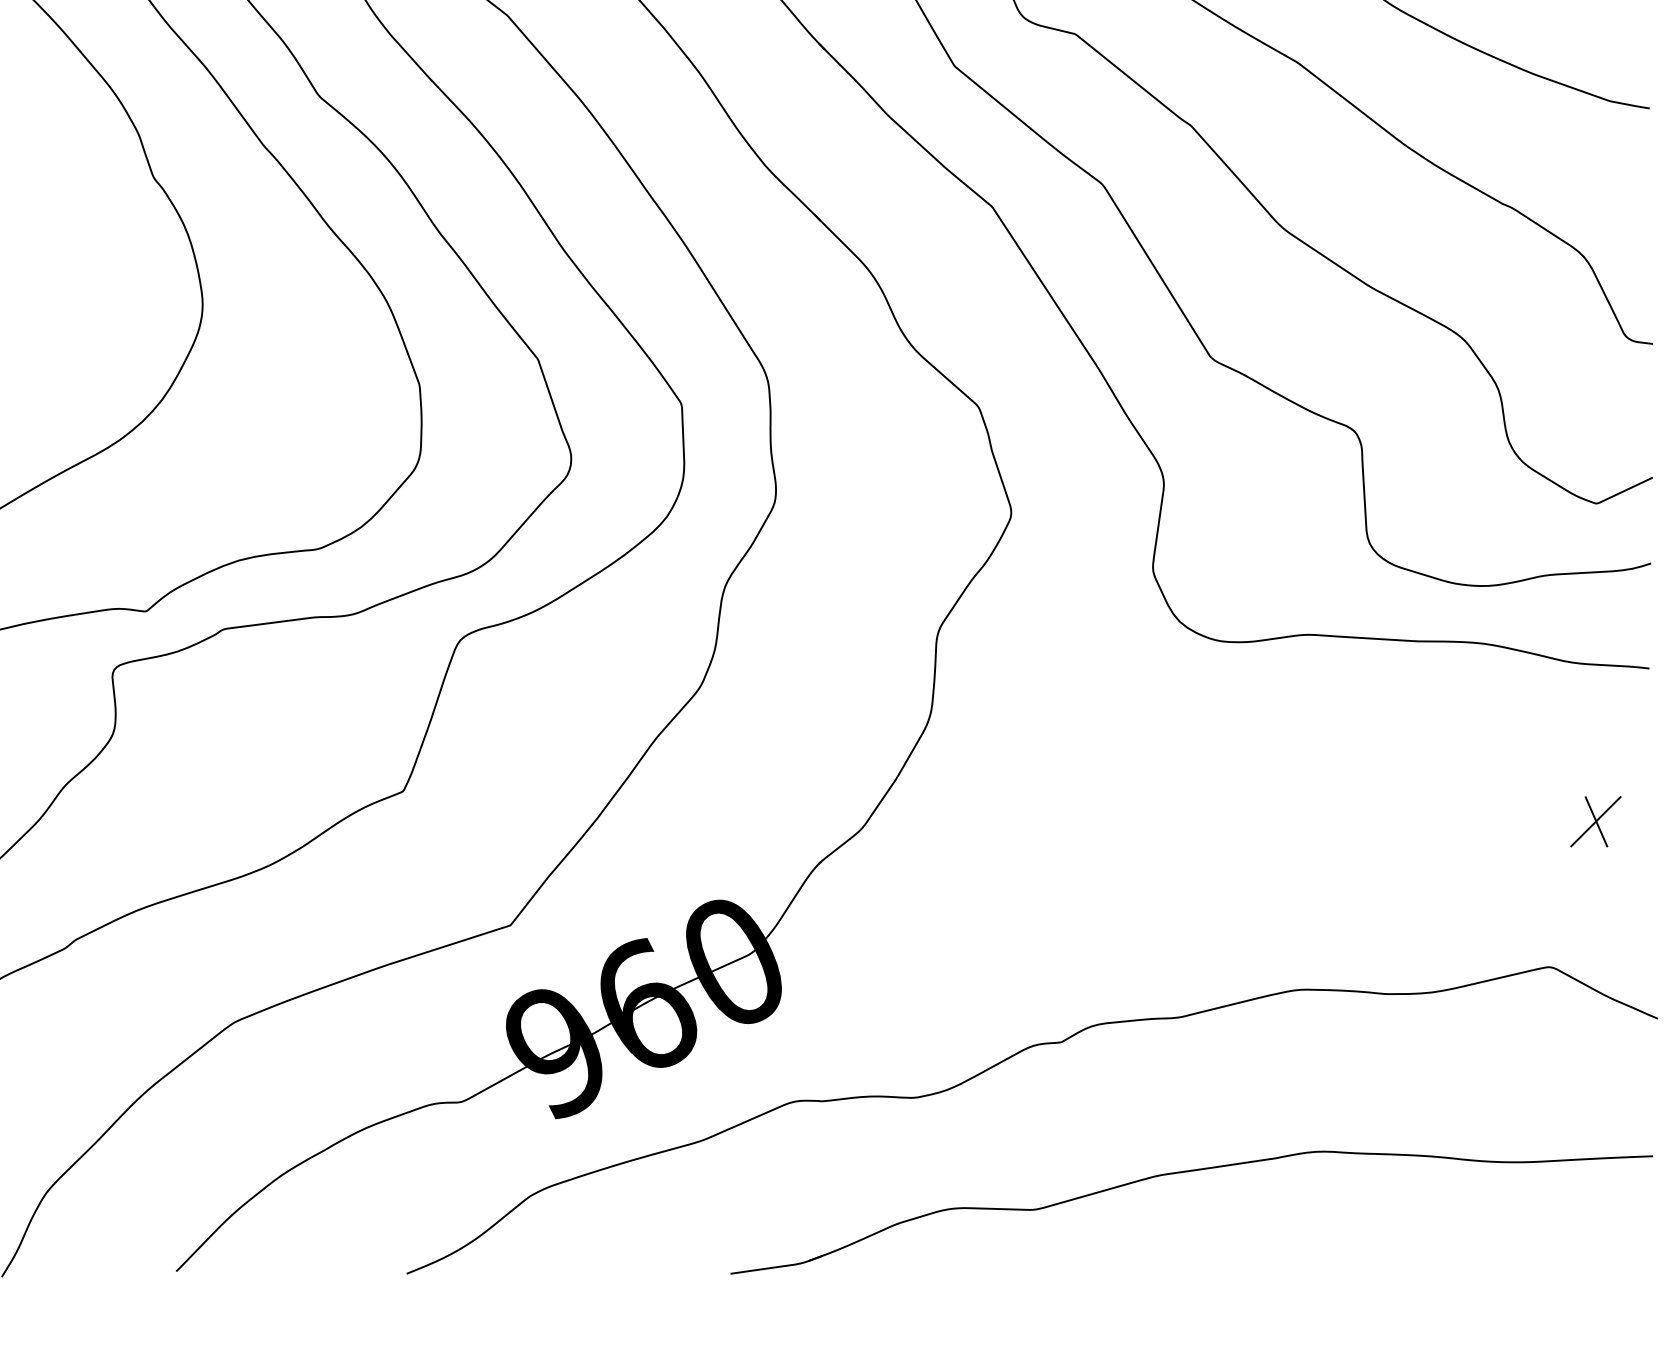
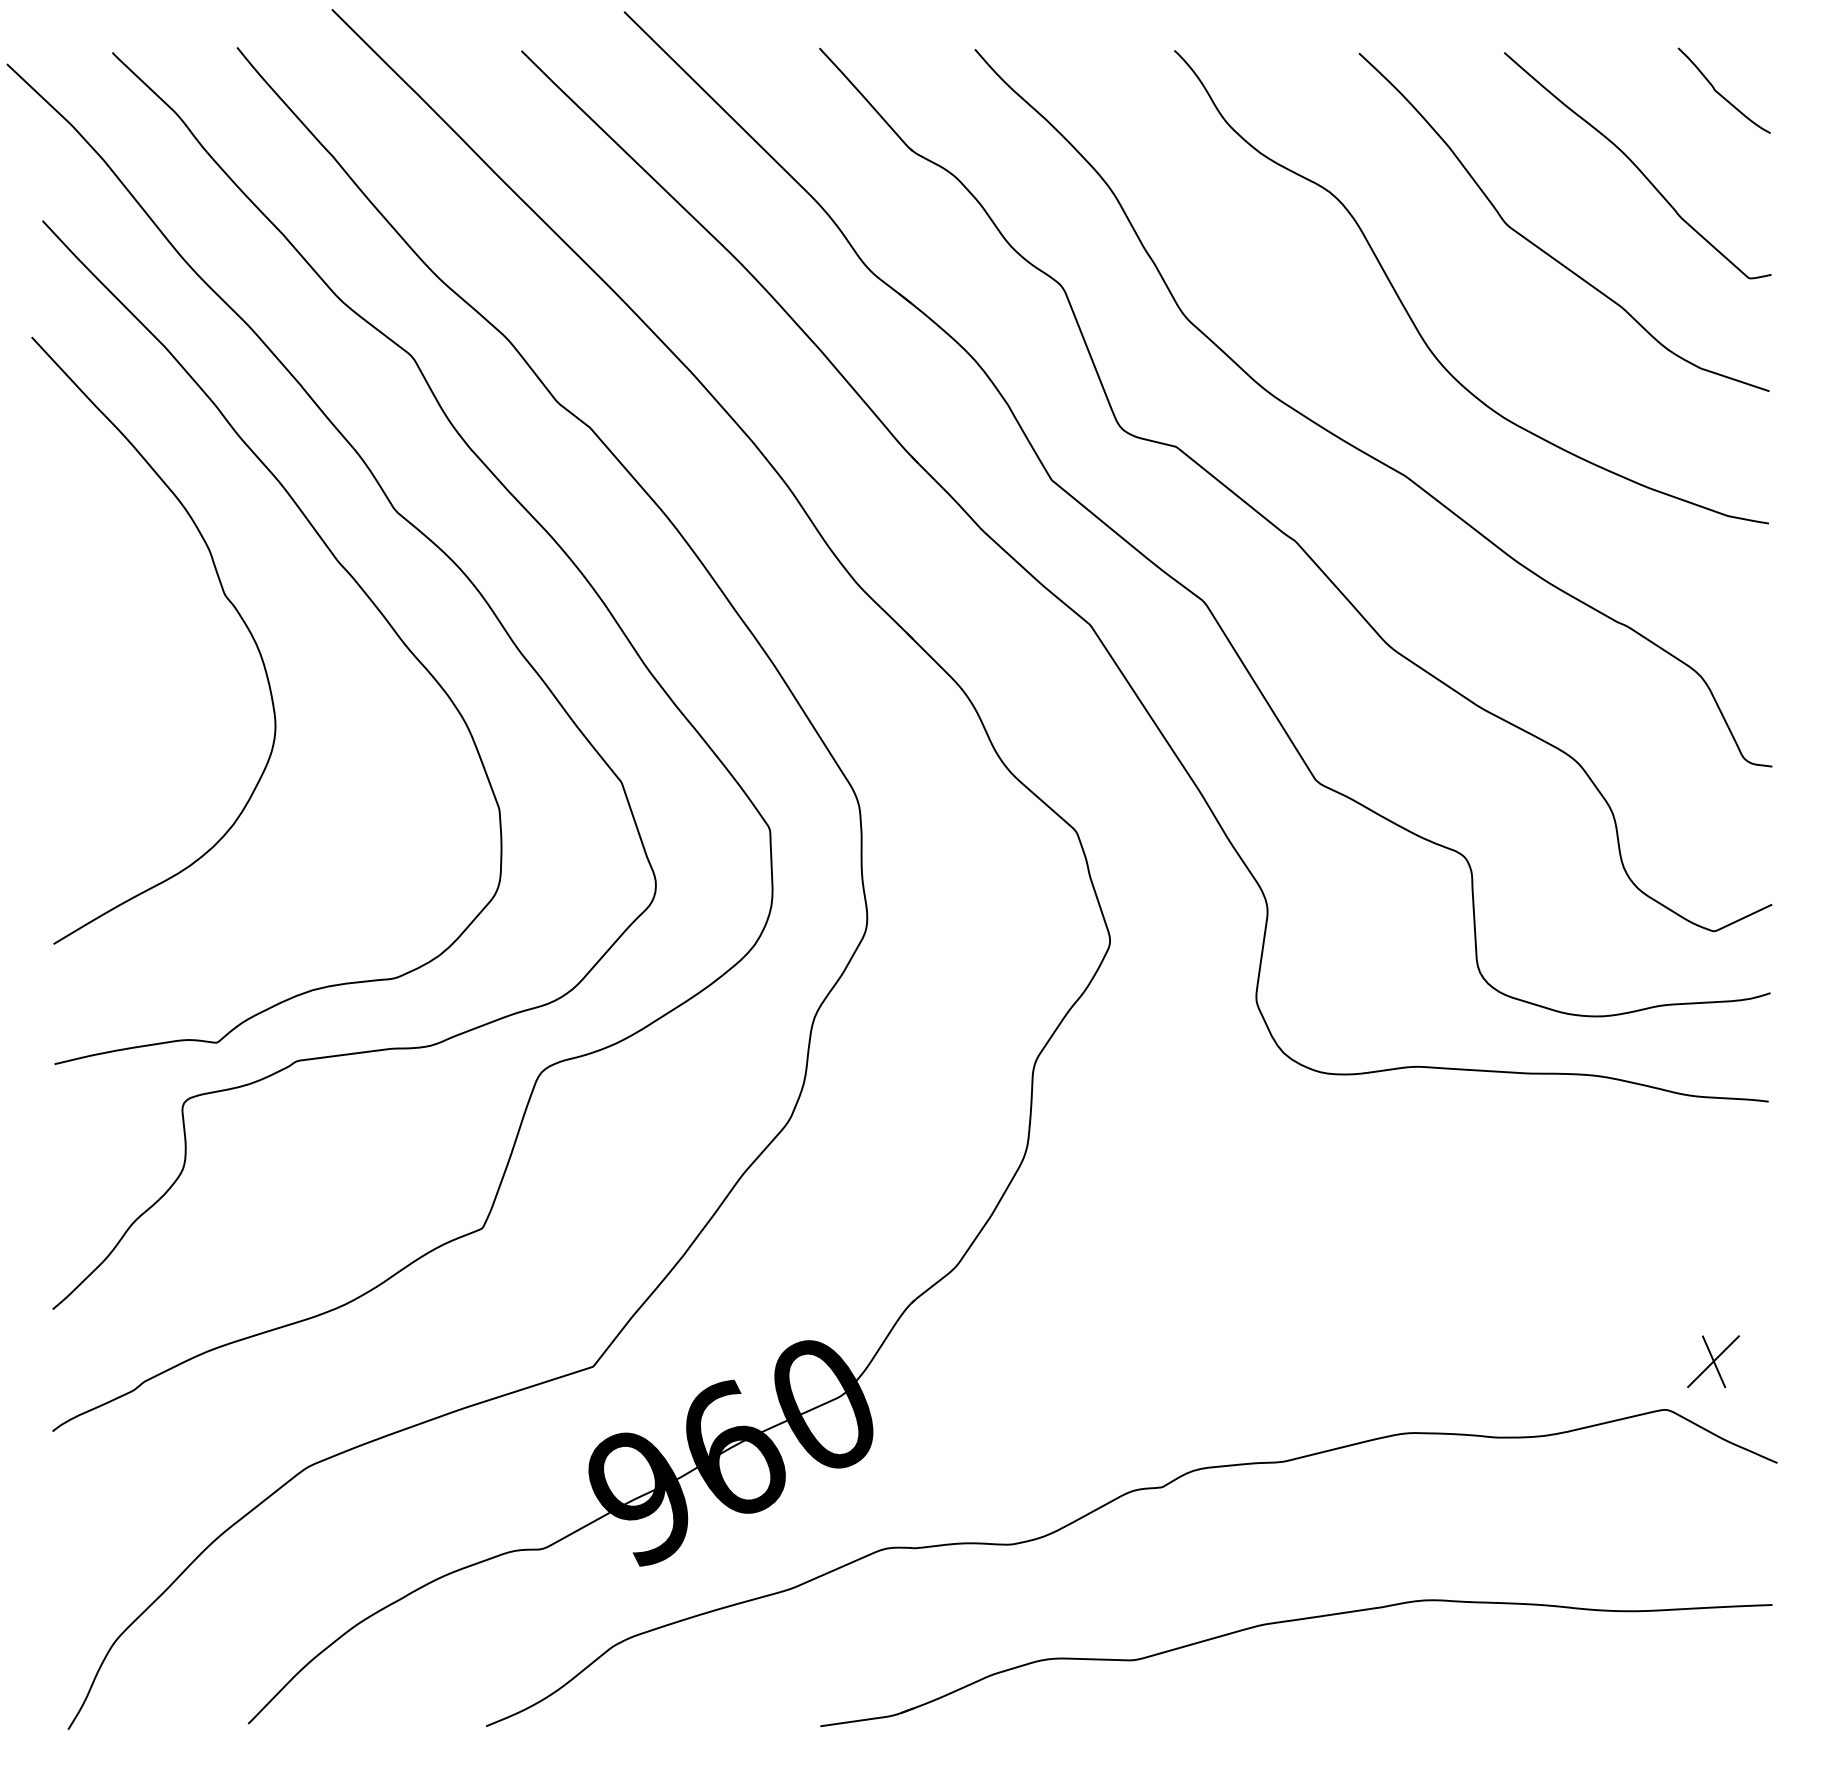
part: (1595, 821) -> (1713, 1361), moved

